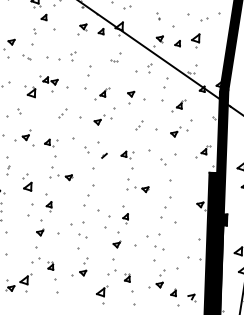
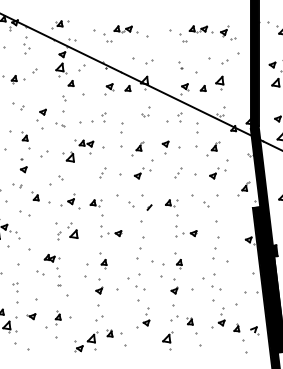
part: (27, 182) -> (72, 230), moved
part: (50, 266) -> (109, 333), moved

